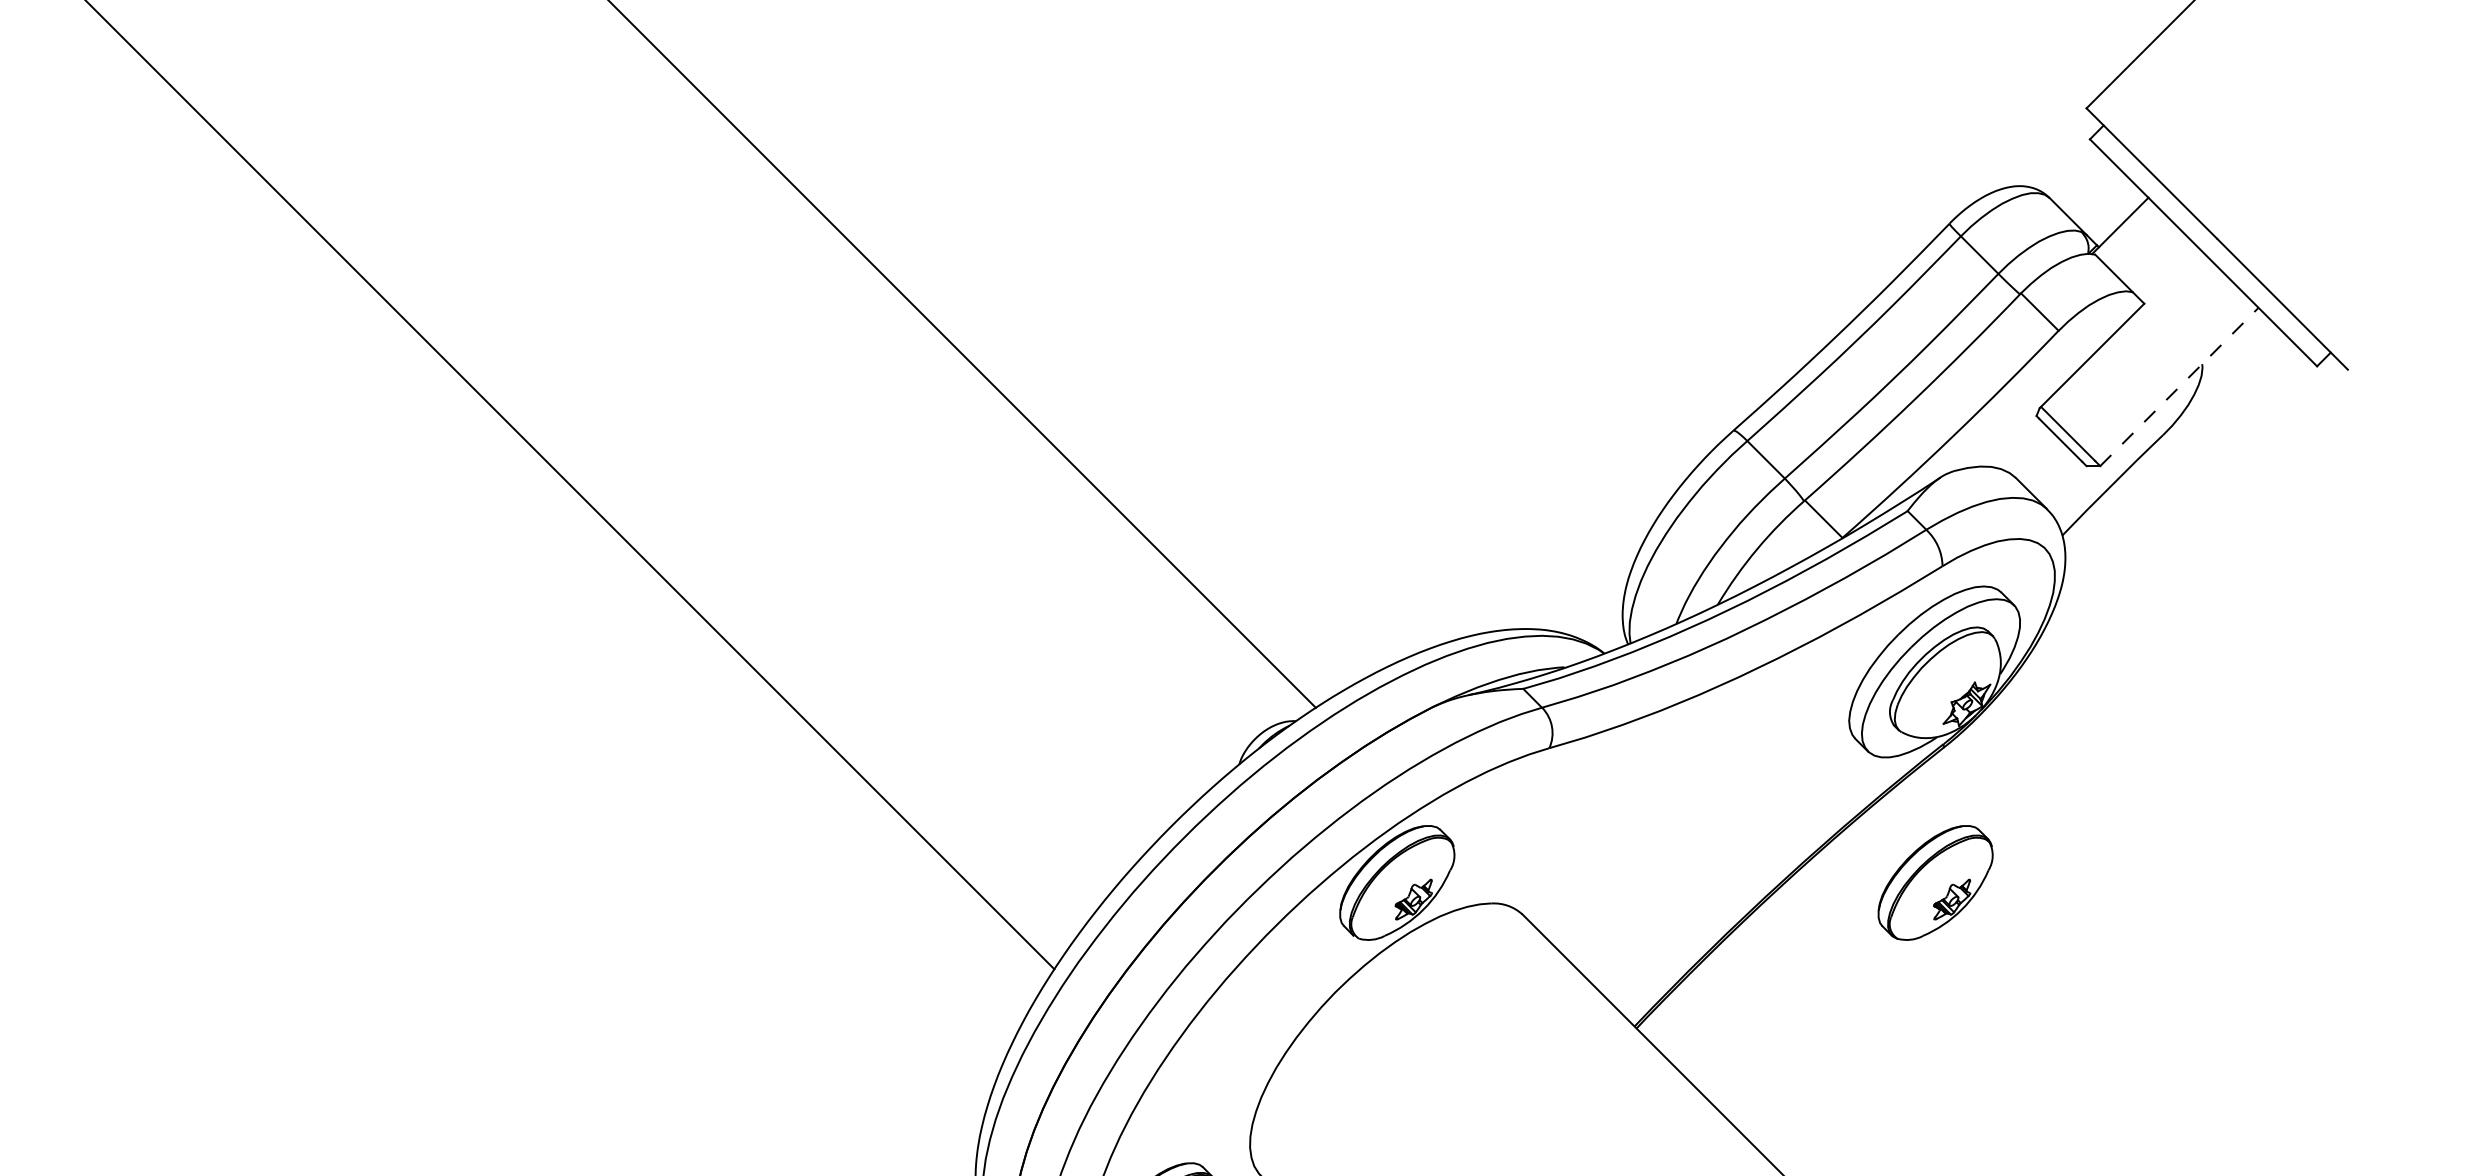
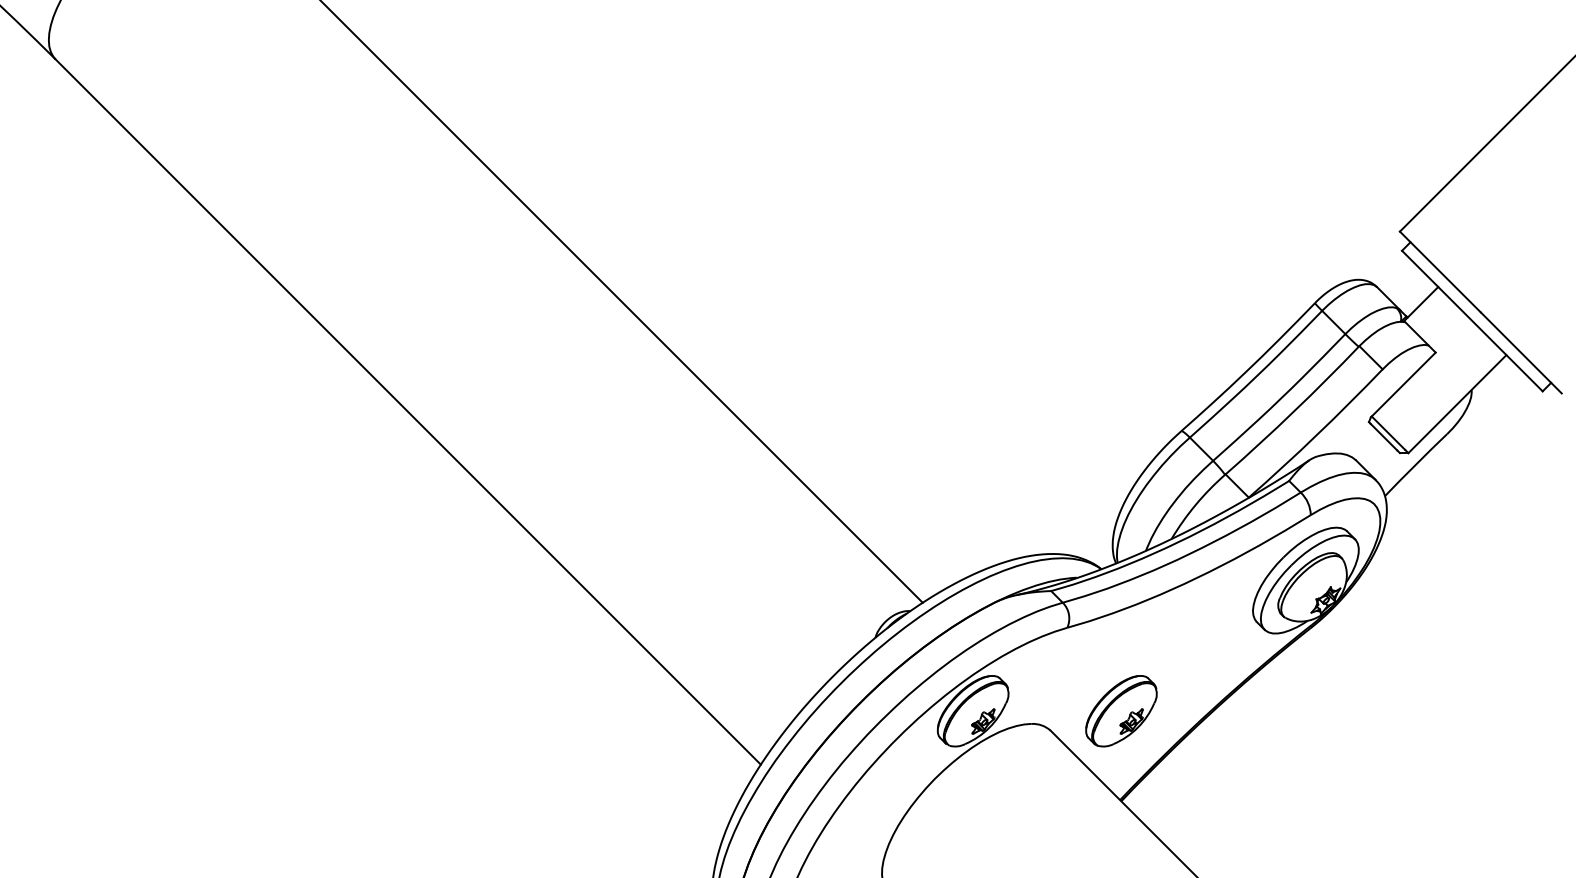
line: (2179, 385) -> (1457, 403), dashed -> solid
part: (1935, 883) -> (1121, 711), moved

